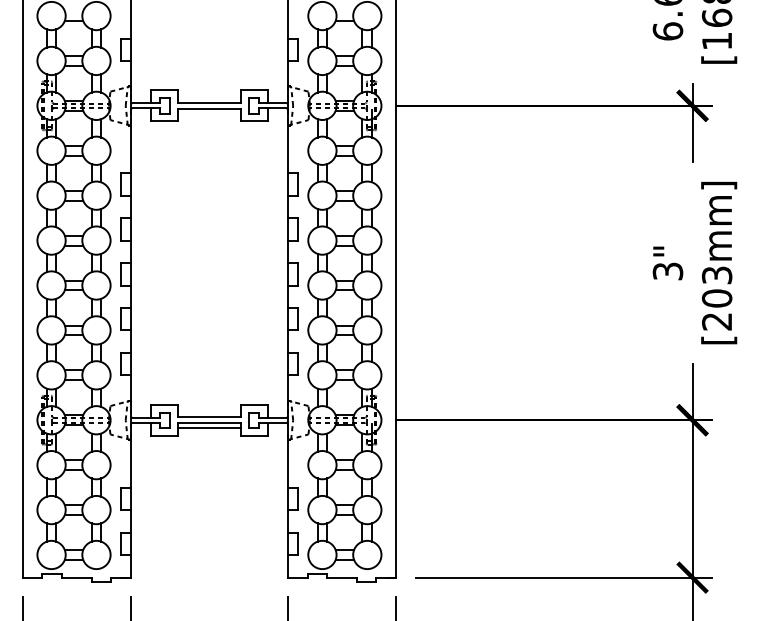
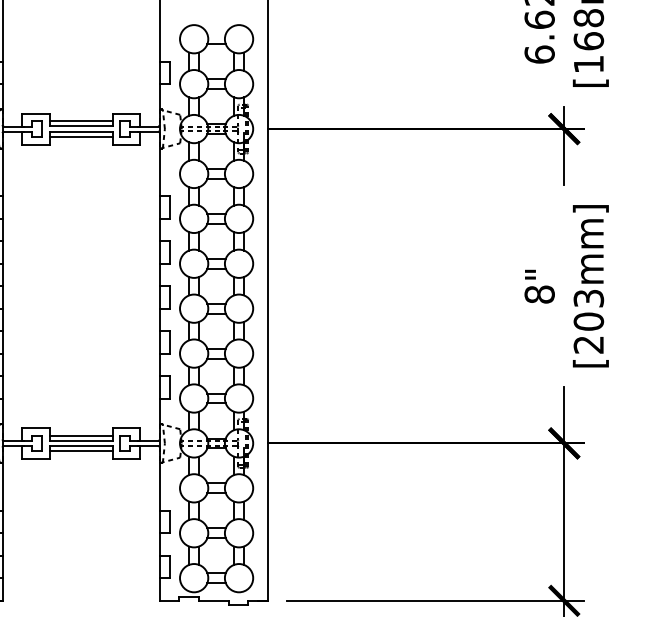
line: (209, 98) -> (81, 121), added
line: (209, 113) -> (81, 136), added
text: (667, 271) -> (539, 294), 3" -> 8"
line: (209, 412) -> (81, 435), added

